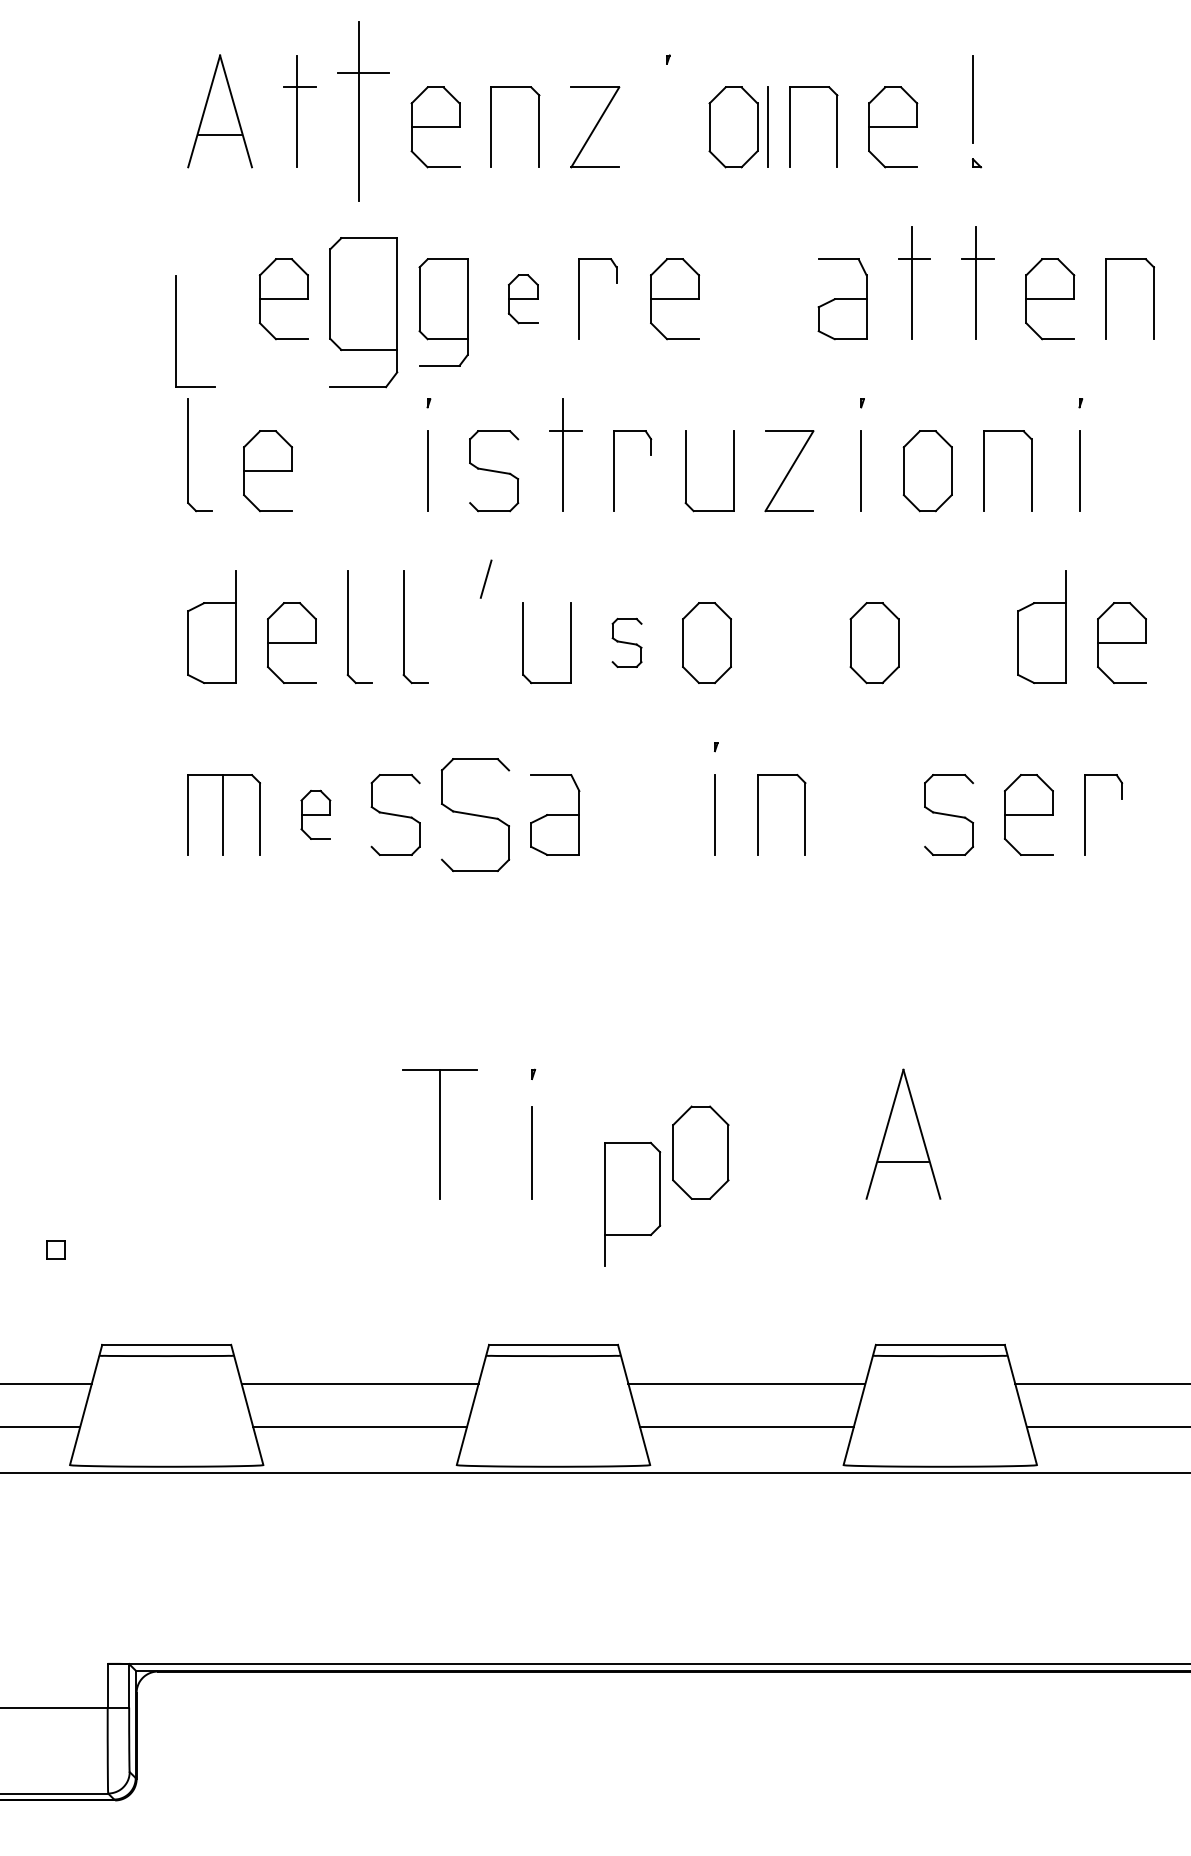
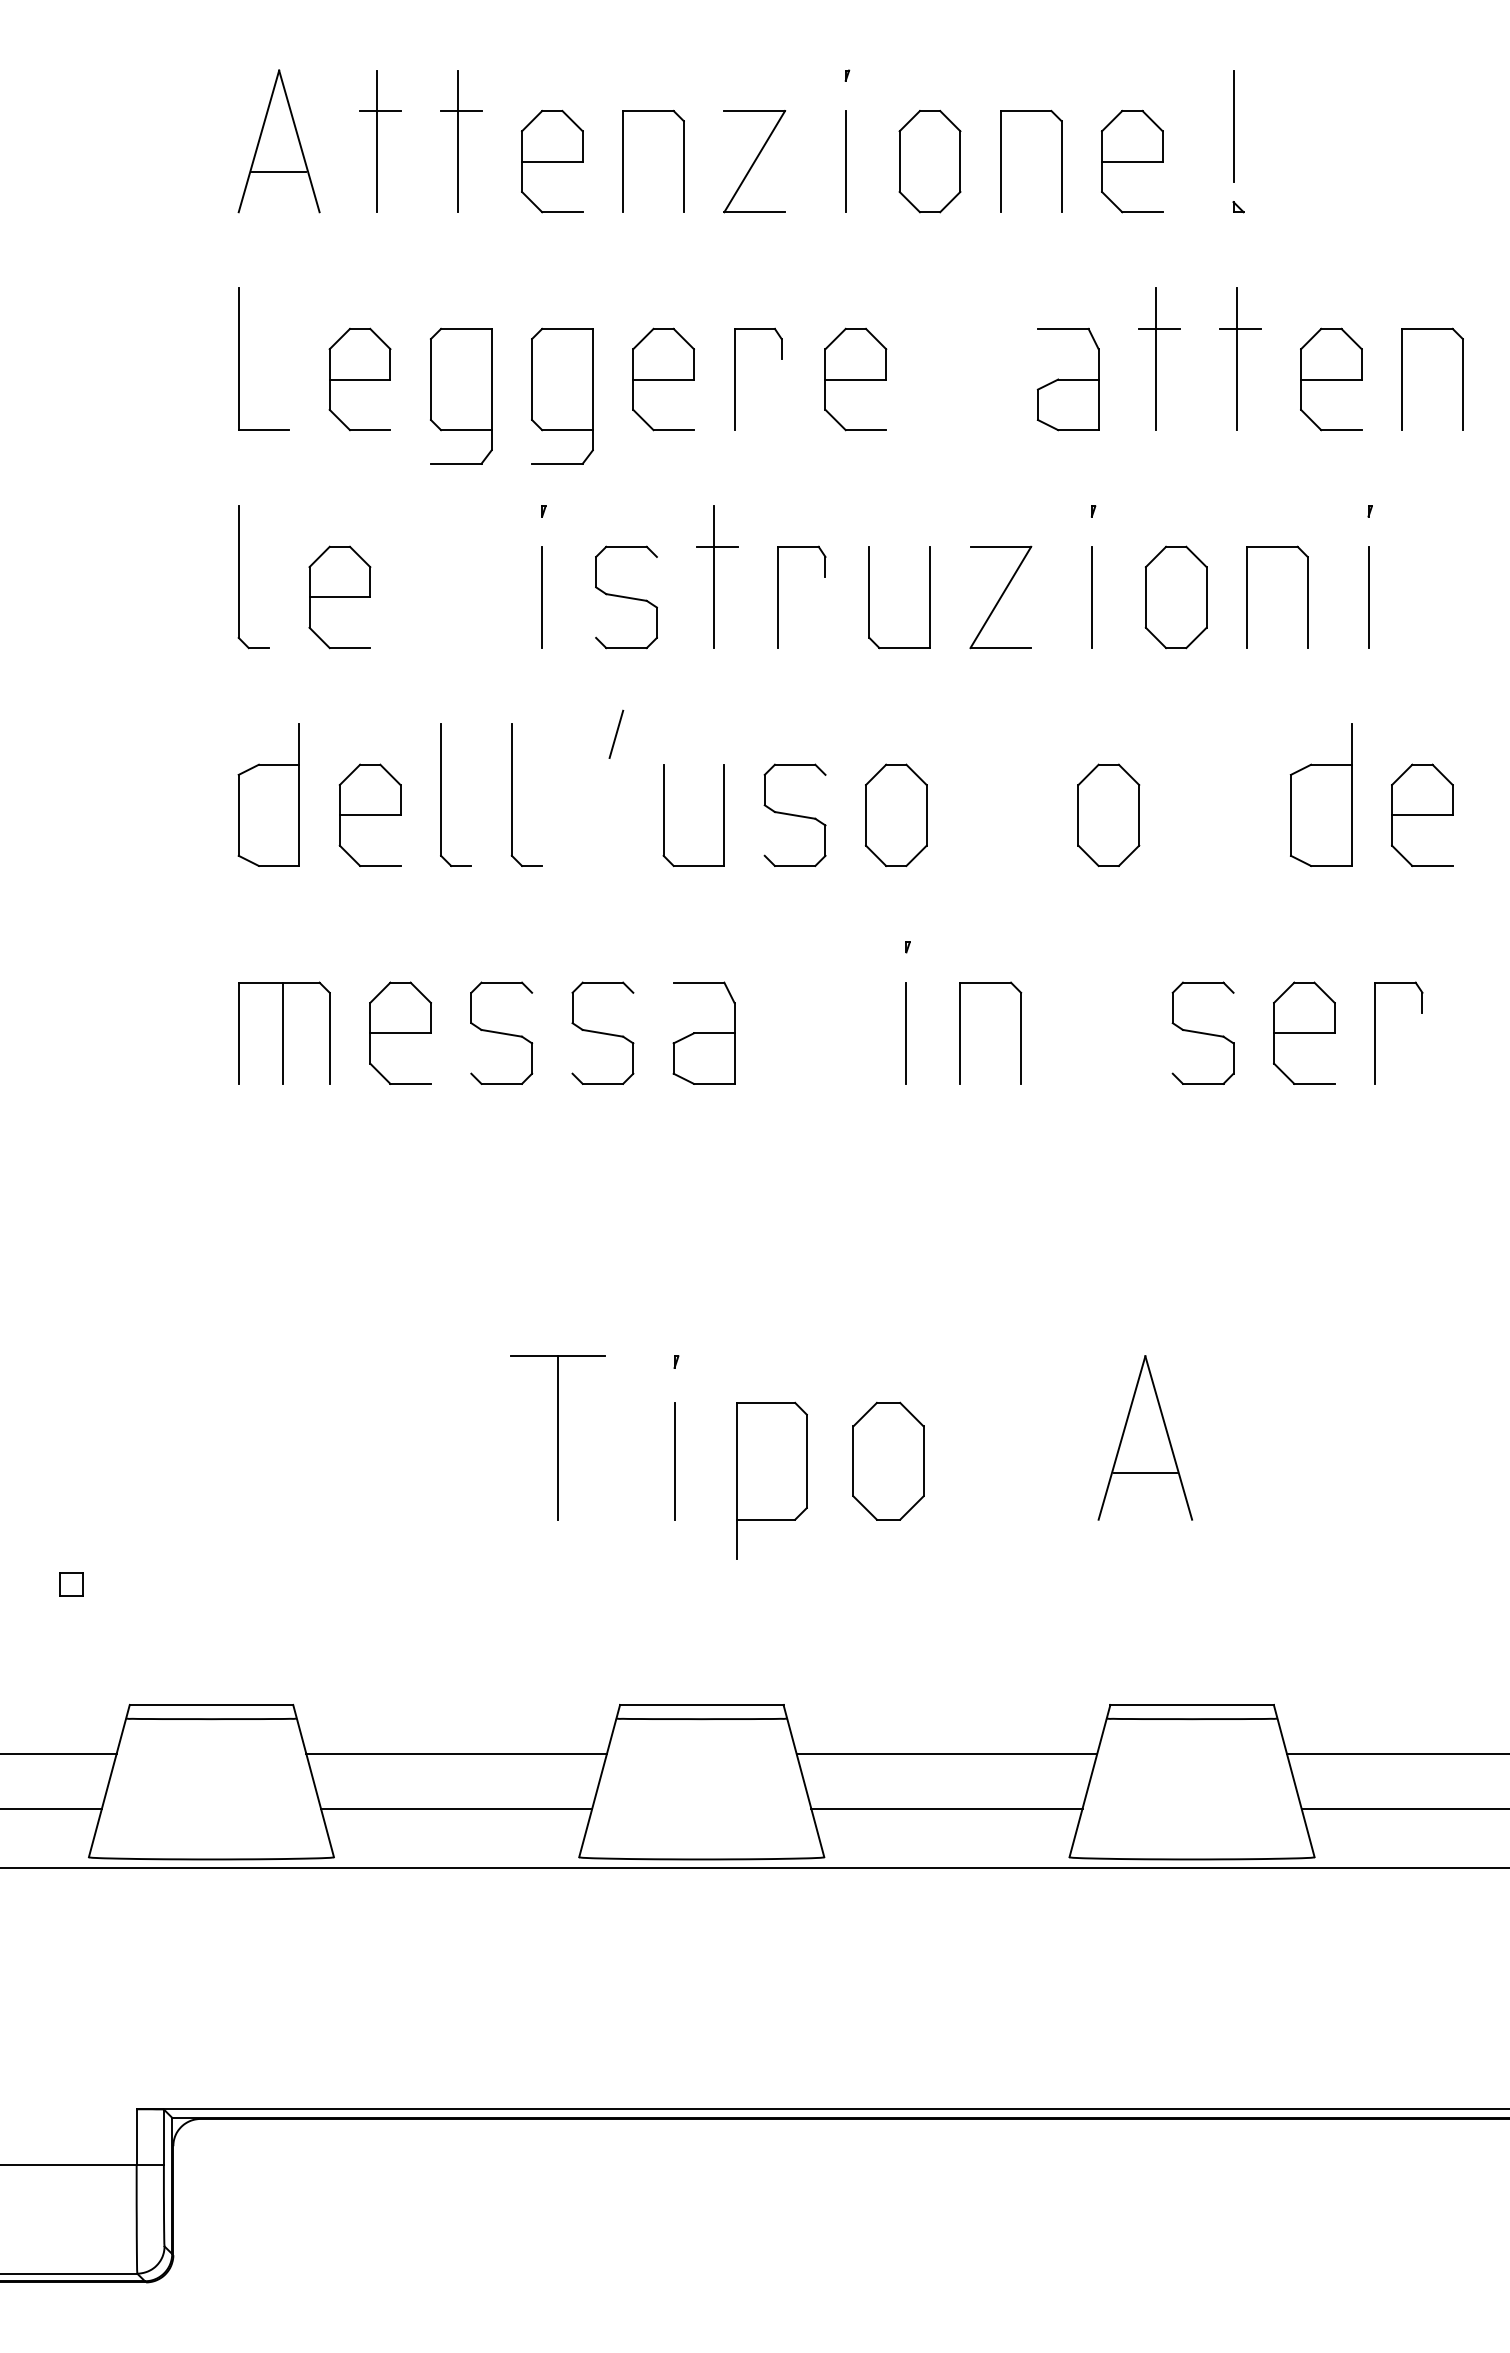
part: (363, 111) -> (461, 141), size x0.62
line: (767, 127) -> (845, 161), moved
part: (523, 299) -> (663, 379), size x1.67
part: (363, 311) -> (461, 395), size x0.71
part: (176, 330) -> (239, 358), moved
part: (626, 642) -> (794, 814), size x1.67
part: (315, 814) -> (400, 1032), size x1.67
part: (475, 814) -> (602, 1032), size x0.71
part: (632, 1204) -> (771, 1480), moved

